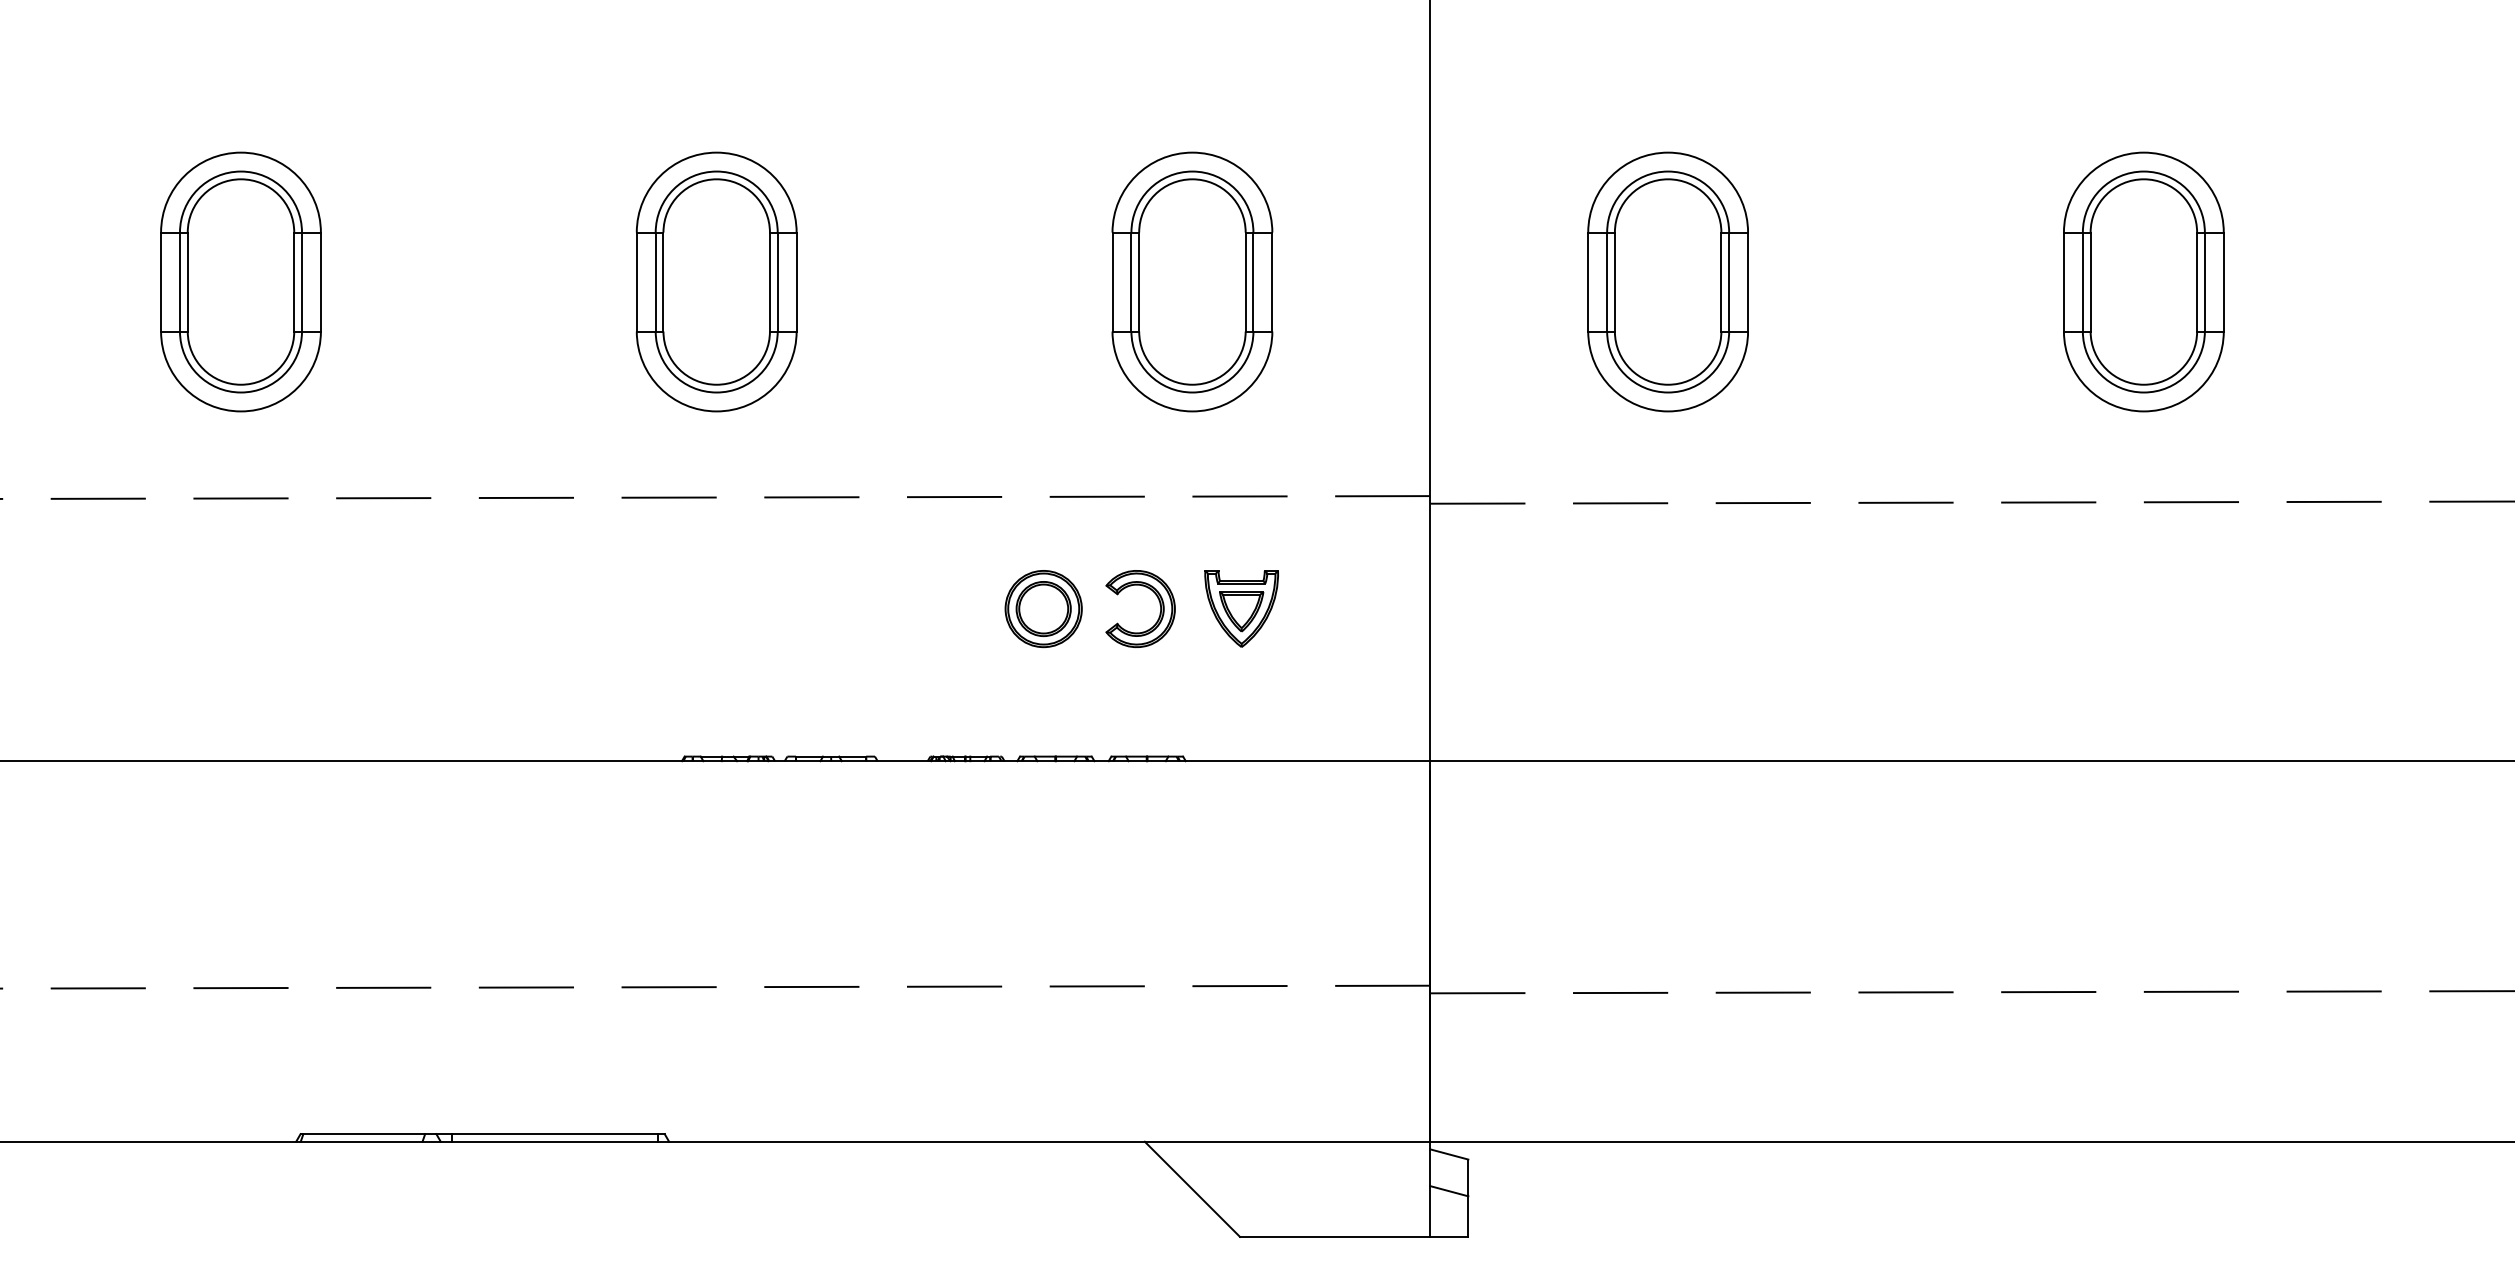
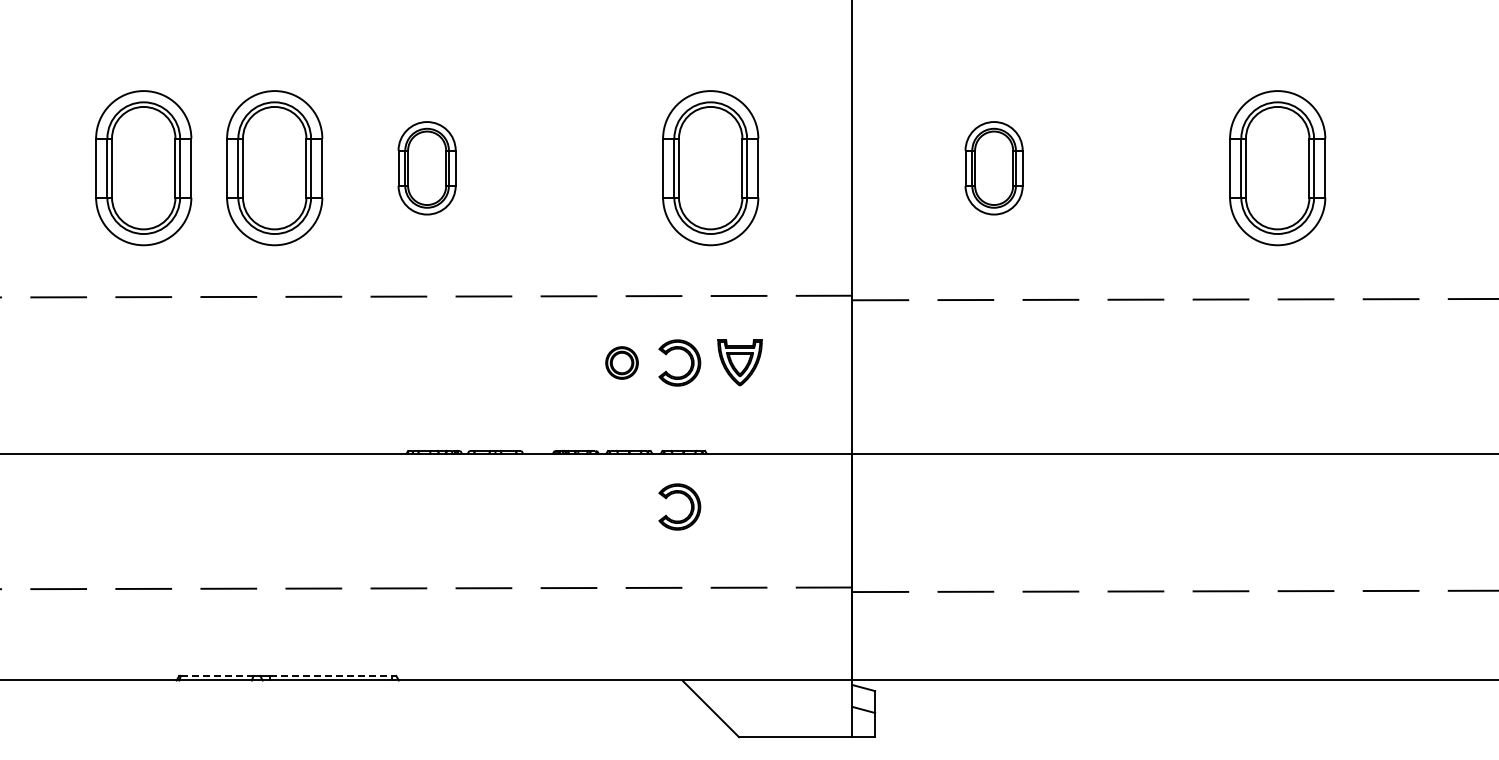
part: (460, 282) -> (274, 168), added
part: (715, 282) -> (426, 168), size x0.6
part: (1666, 282) -> (993, 168), size x0.6
part: (1042, 608) -> (621, 362), size x0.7
part: (1155, 838) -> (688, 499), added
line: (364, 1133) -> (217, 675), solid -> dashed
line: (556, 1133) -> (331, 675), solid -> dashed

